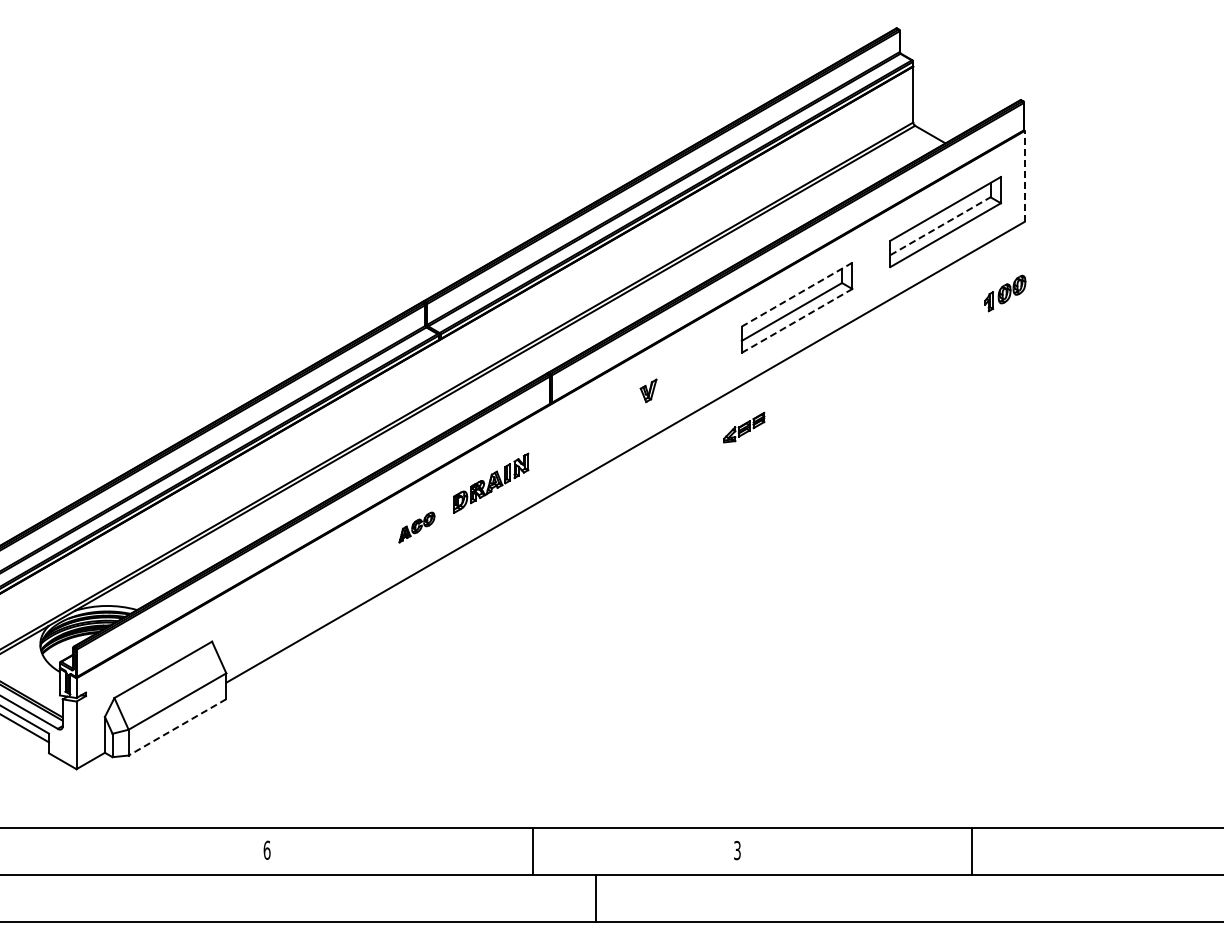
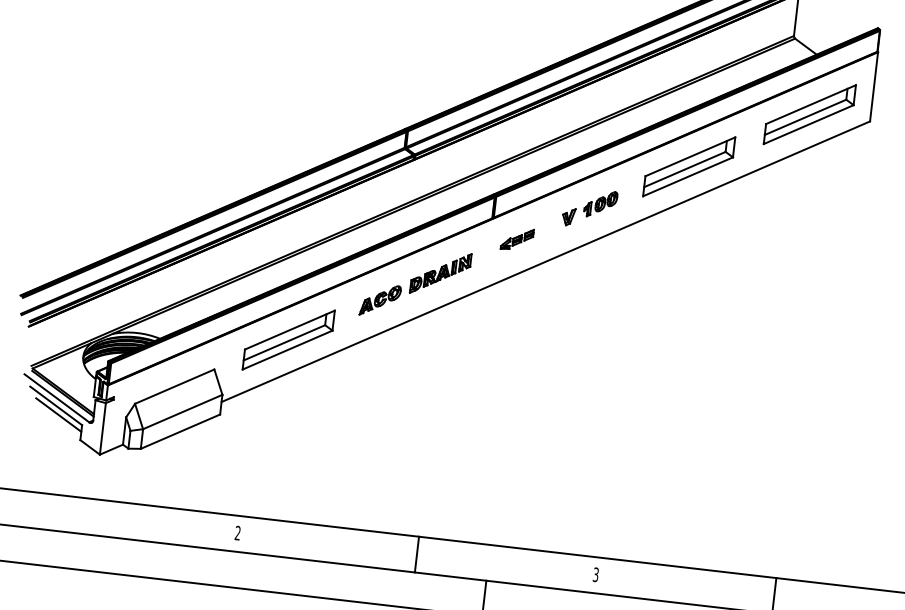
line: (1024, 175) -> (874, 86), dashed -> solid
line: (940, 226) -> (805, 117), dashed -> solid
part: (1005, 293) -> (601, 204), moved
line: (797, 294) -> (690, 156), dashed -> solid
line: (797, 320) -> (688, 176), dashed -> solid
part: (744, 427) -> (517, 239), moved
part: (416, 527) -> (380, 300), size x1.43
part: (303, 592) -> (288, 340), added
line: (177, 727) -> (180, 431), dashed -> solid
text: (266, 849) -> (237, 532), 6 -> 2
line: (533, 850) -> (417, 554), moved

